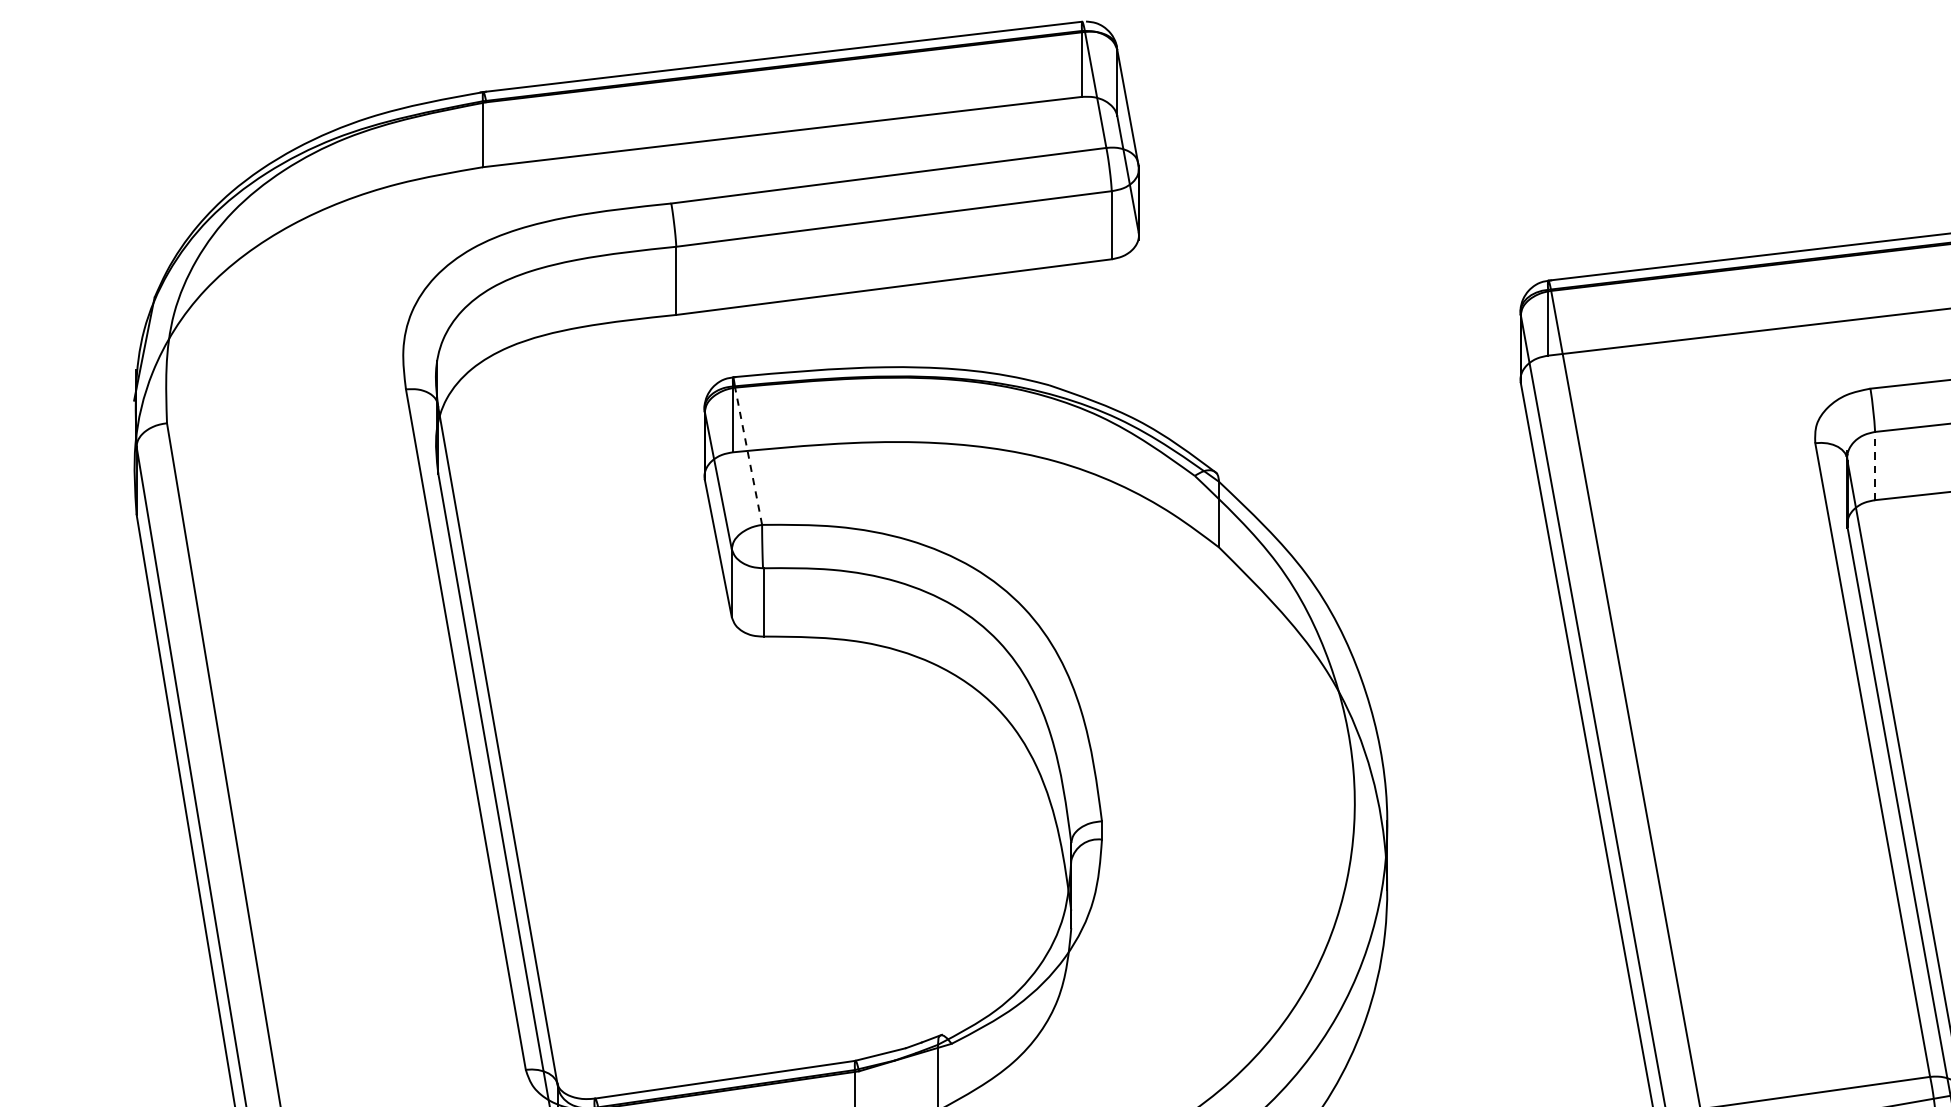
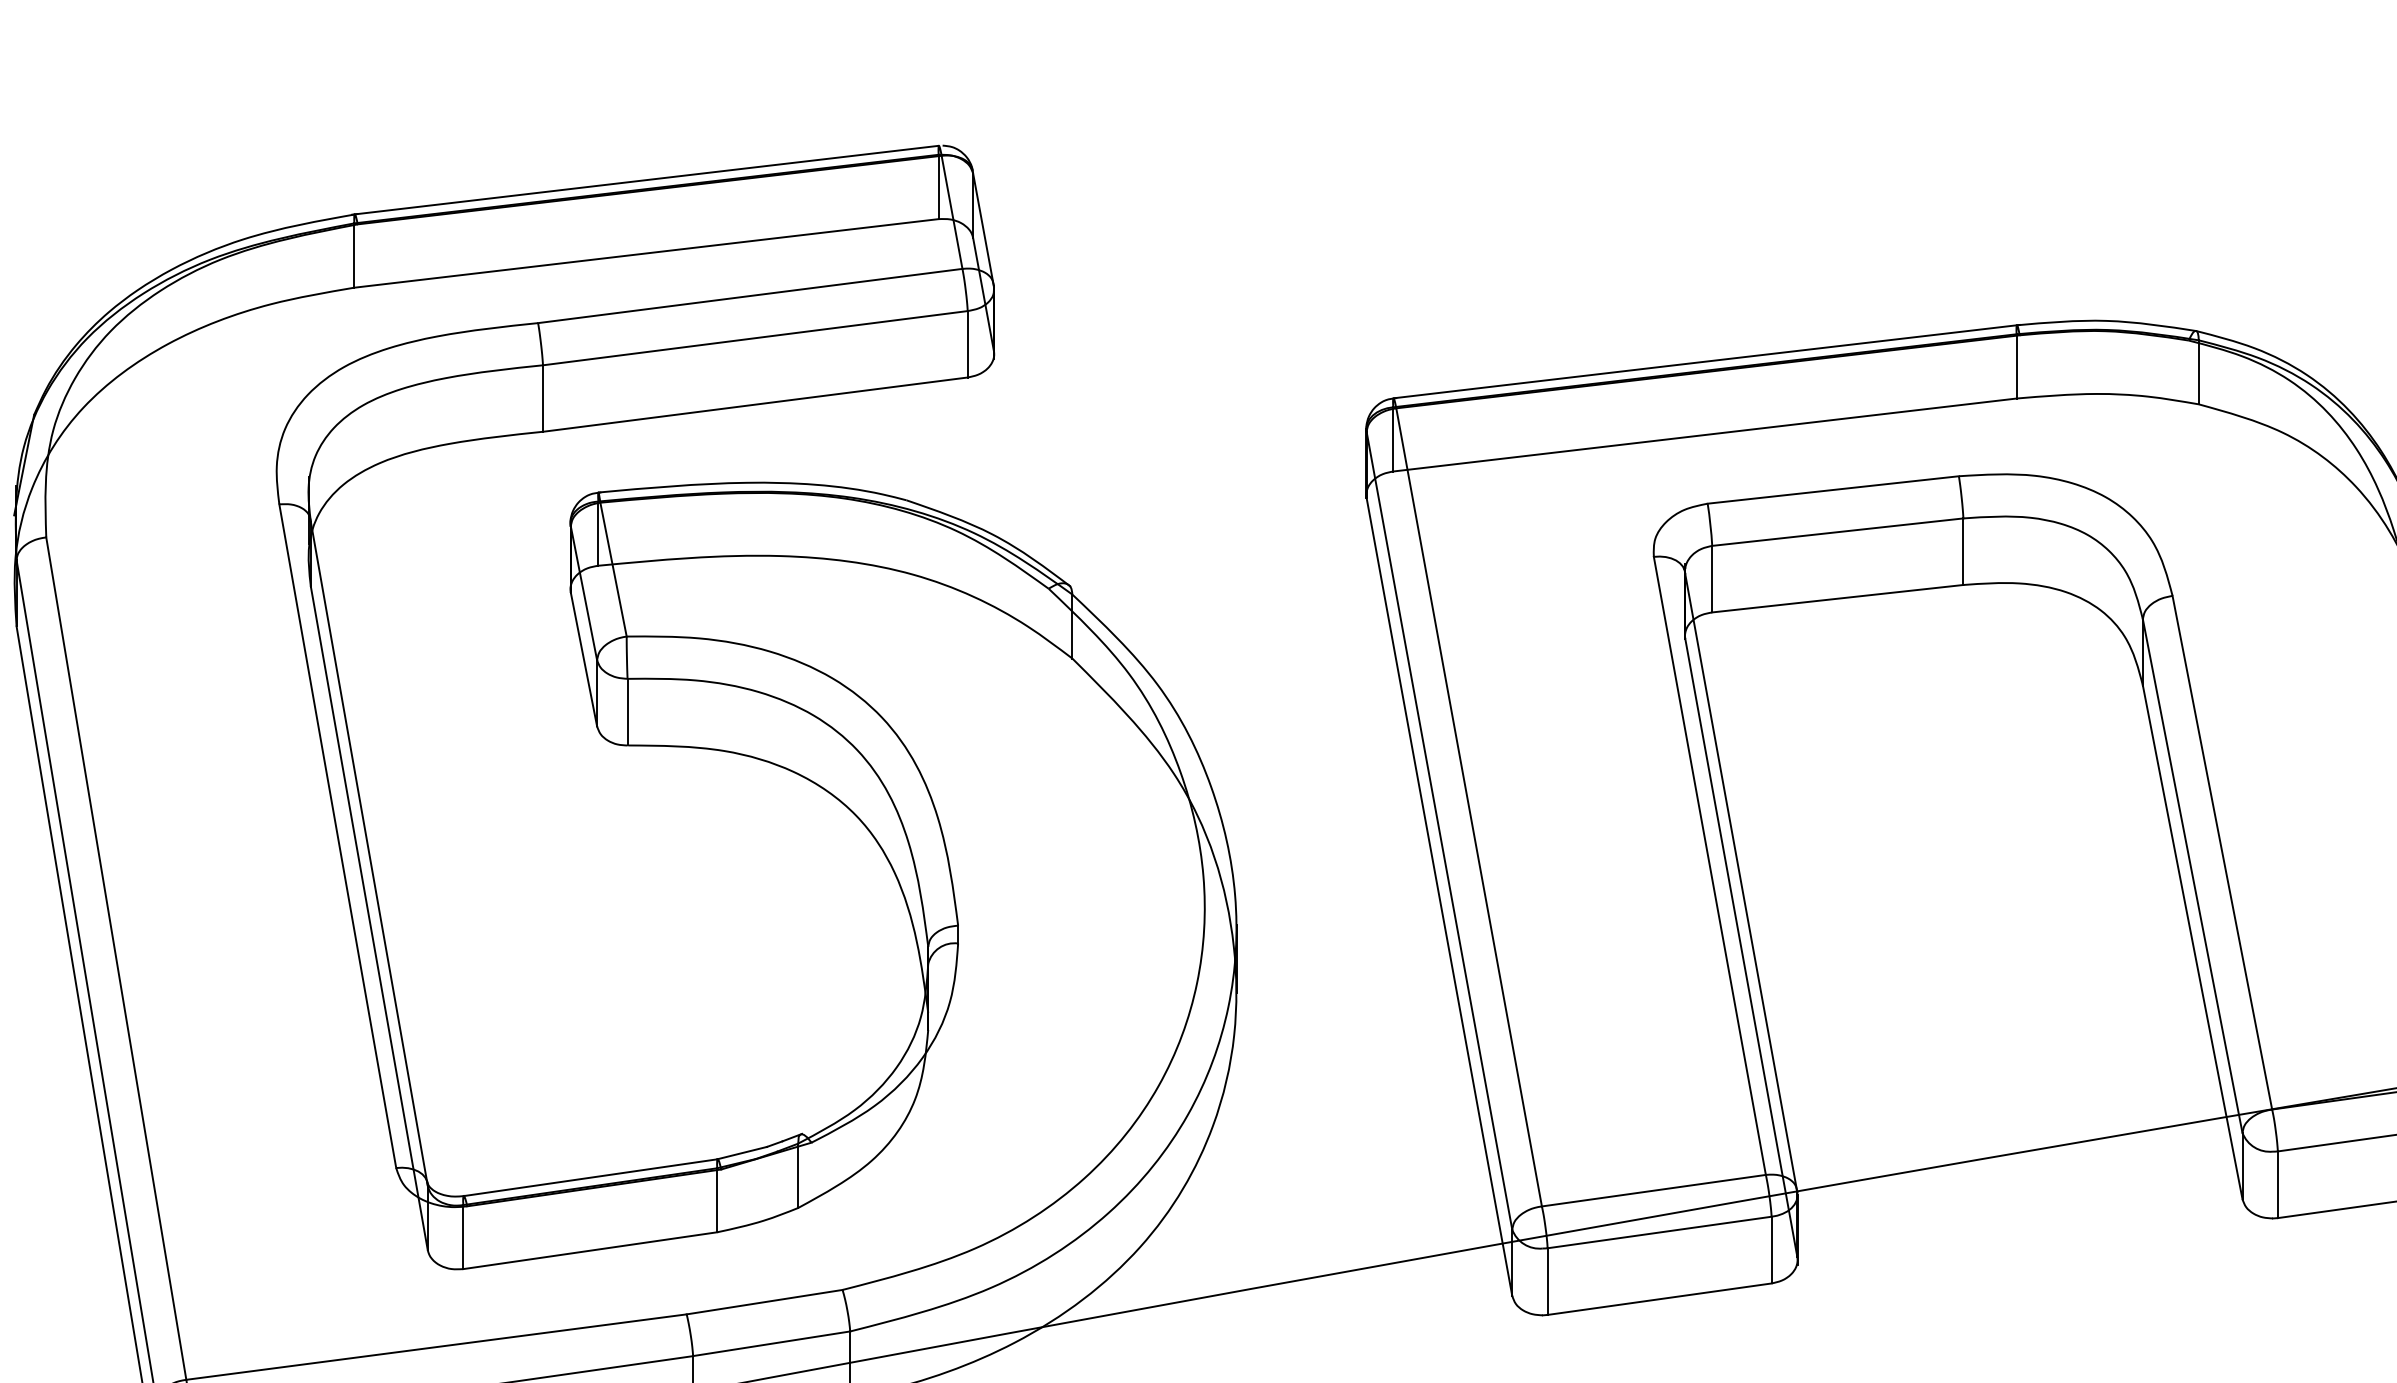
line: (748, 456) -> (613, 569), dashed -> solid
line: (1875, 465) -> (1712, 578), dashed -> solid

